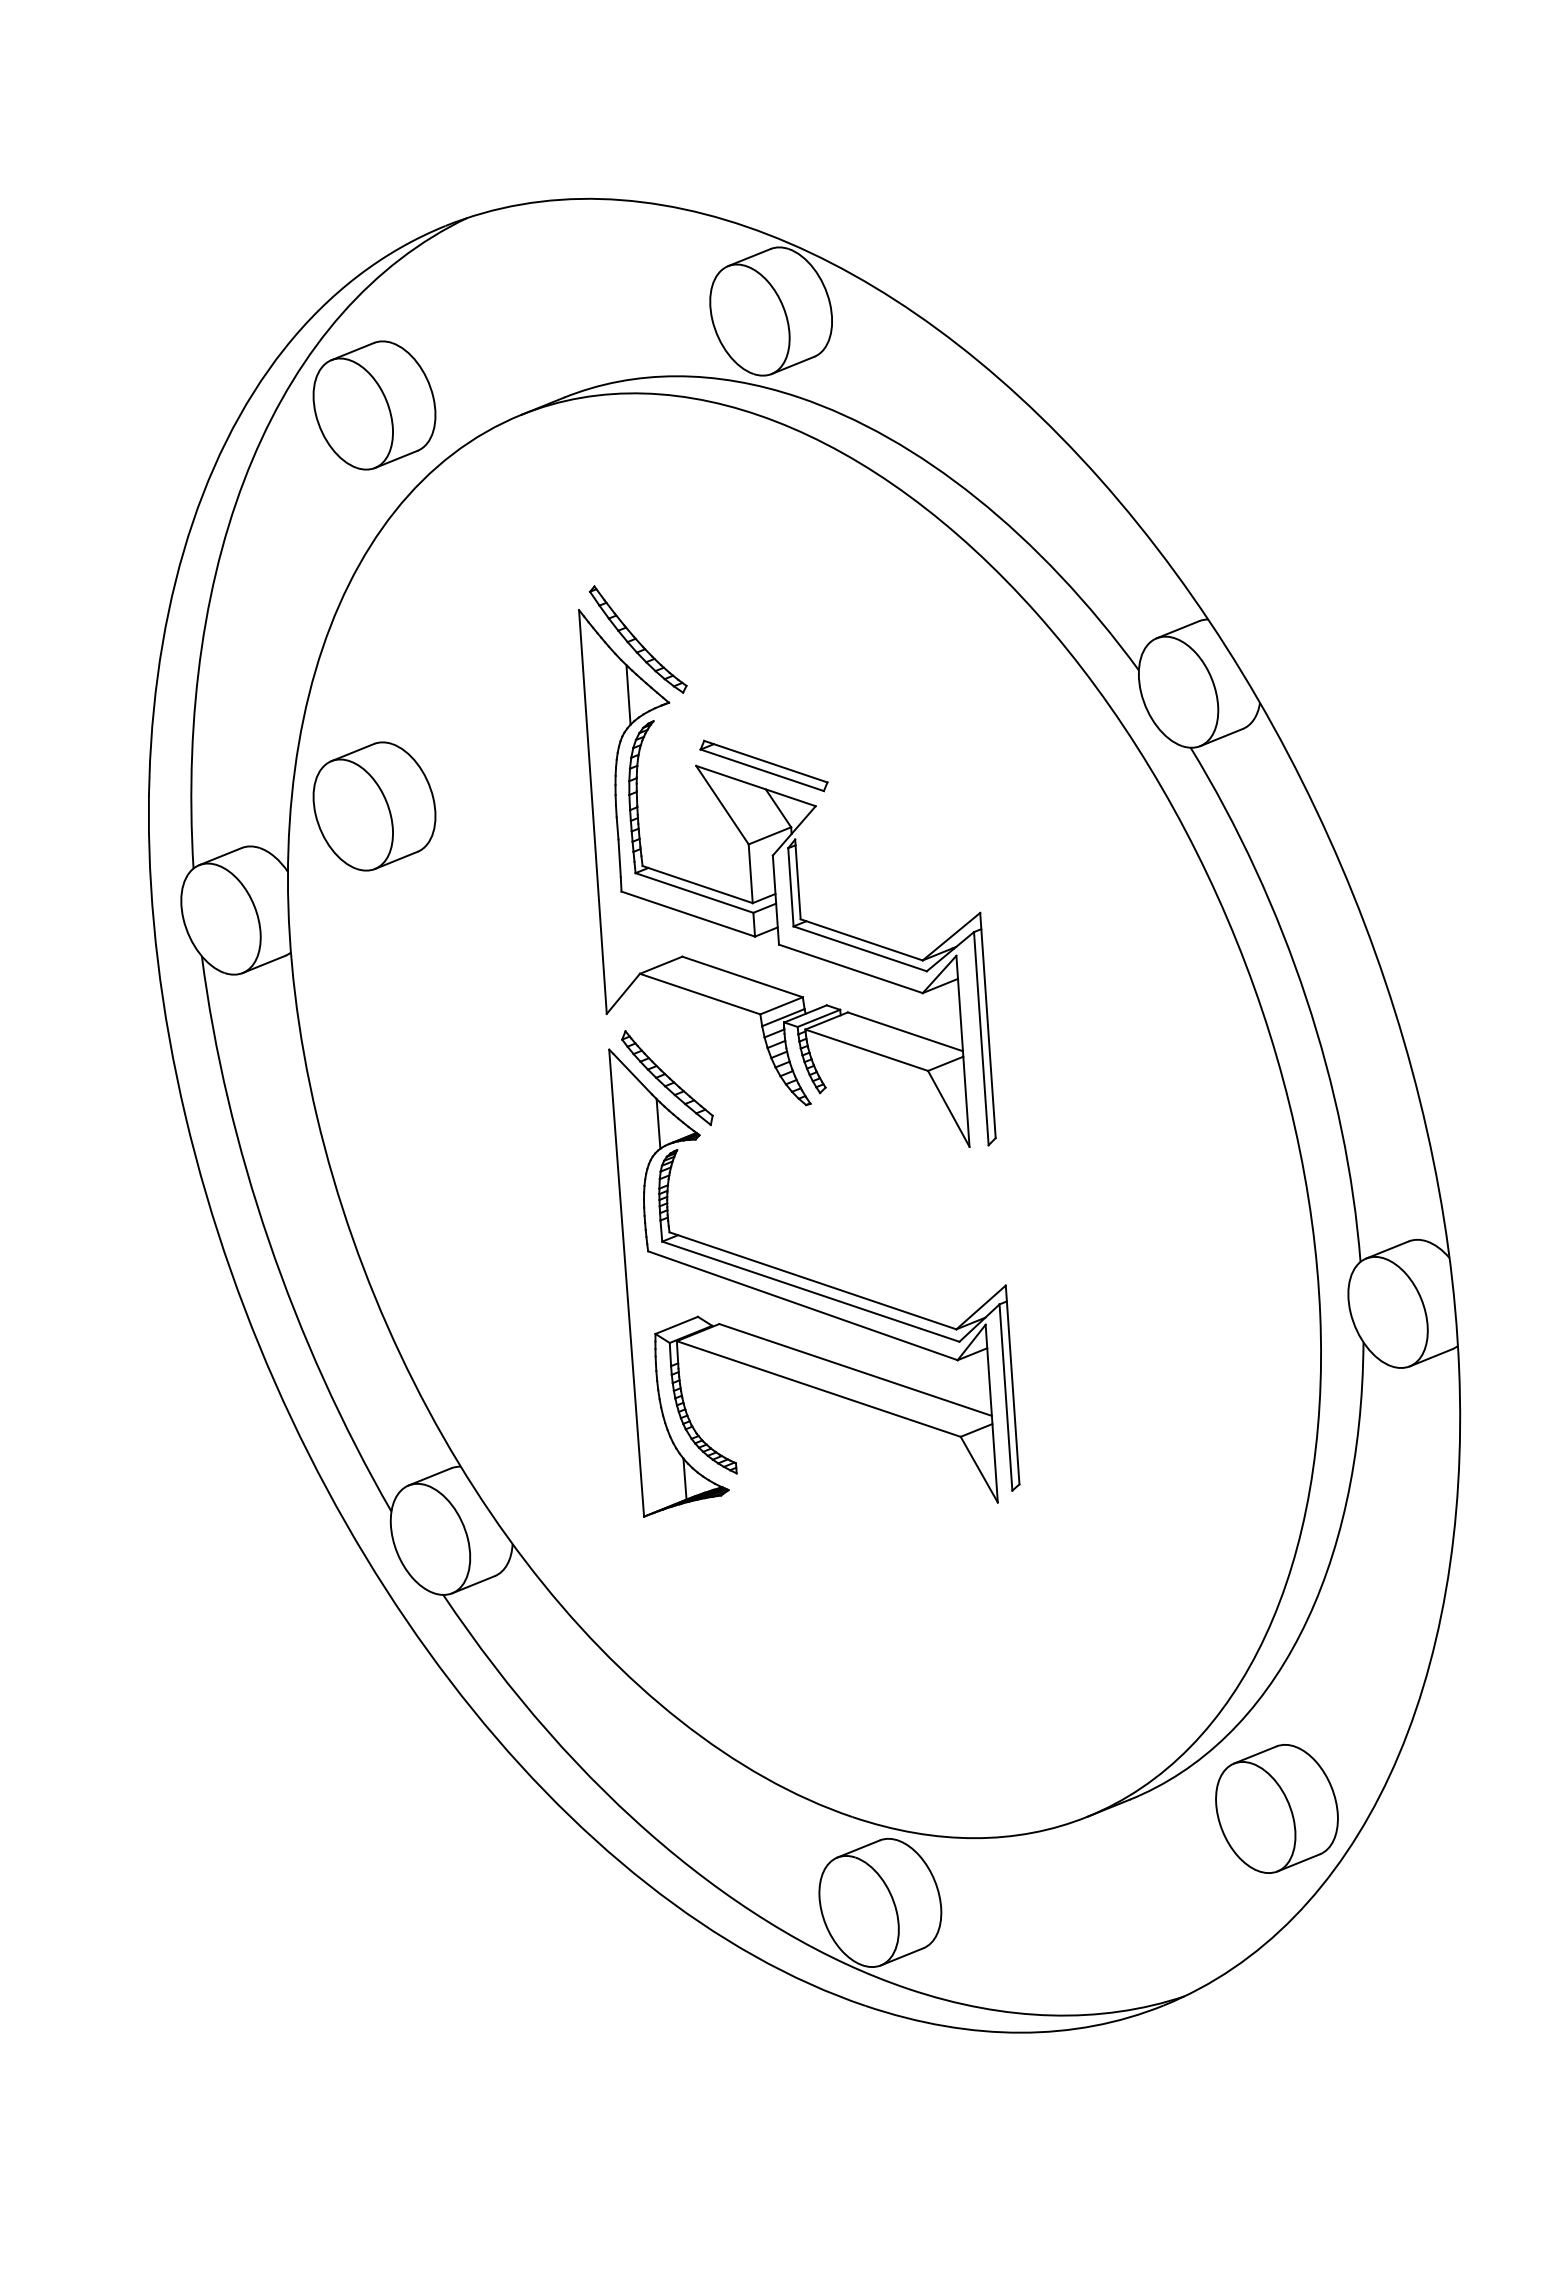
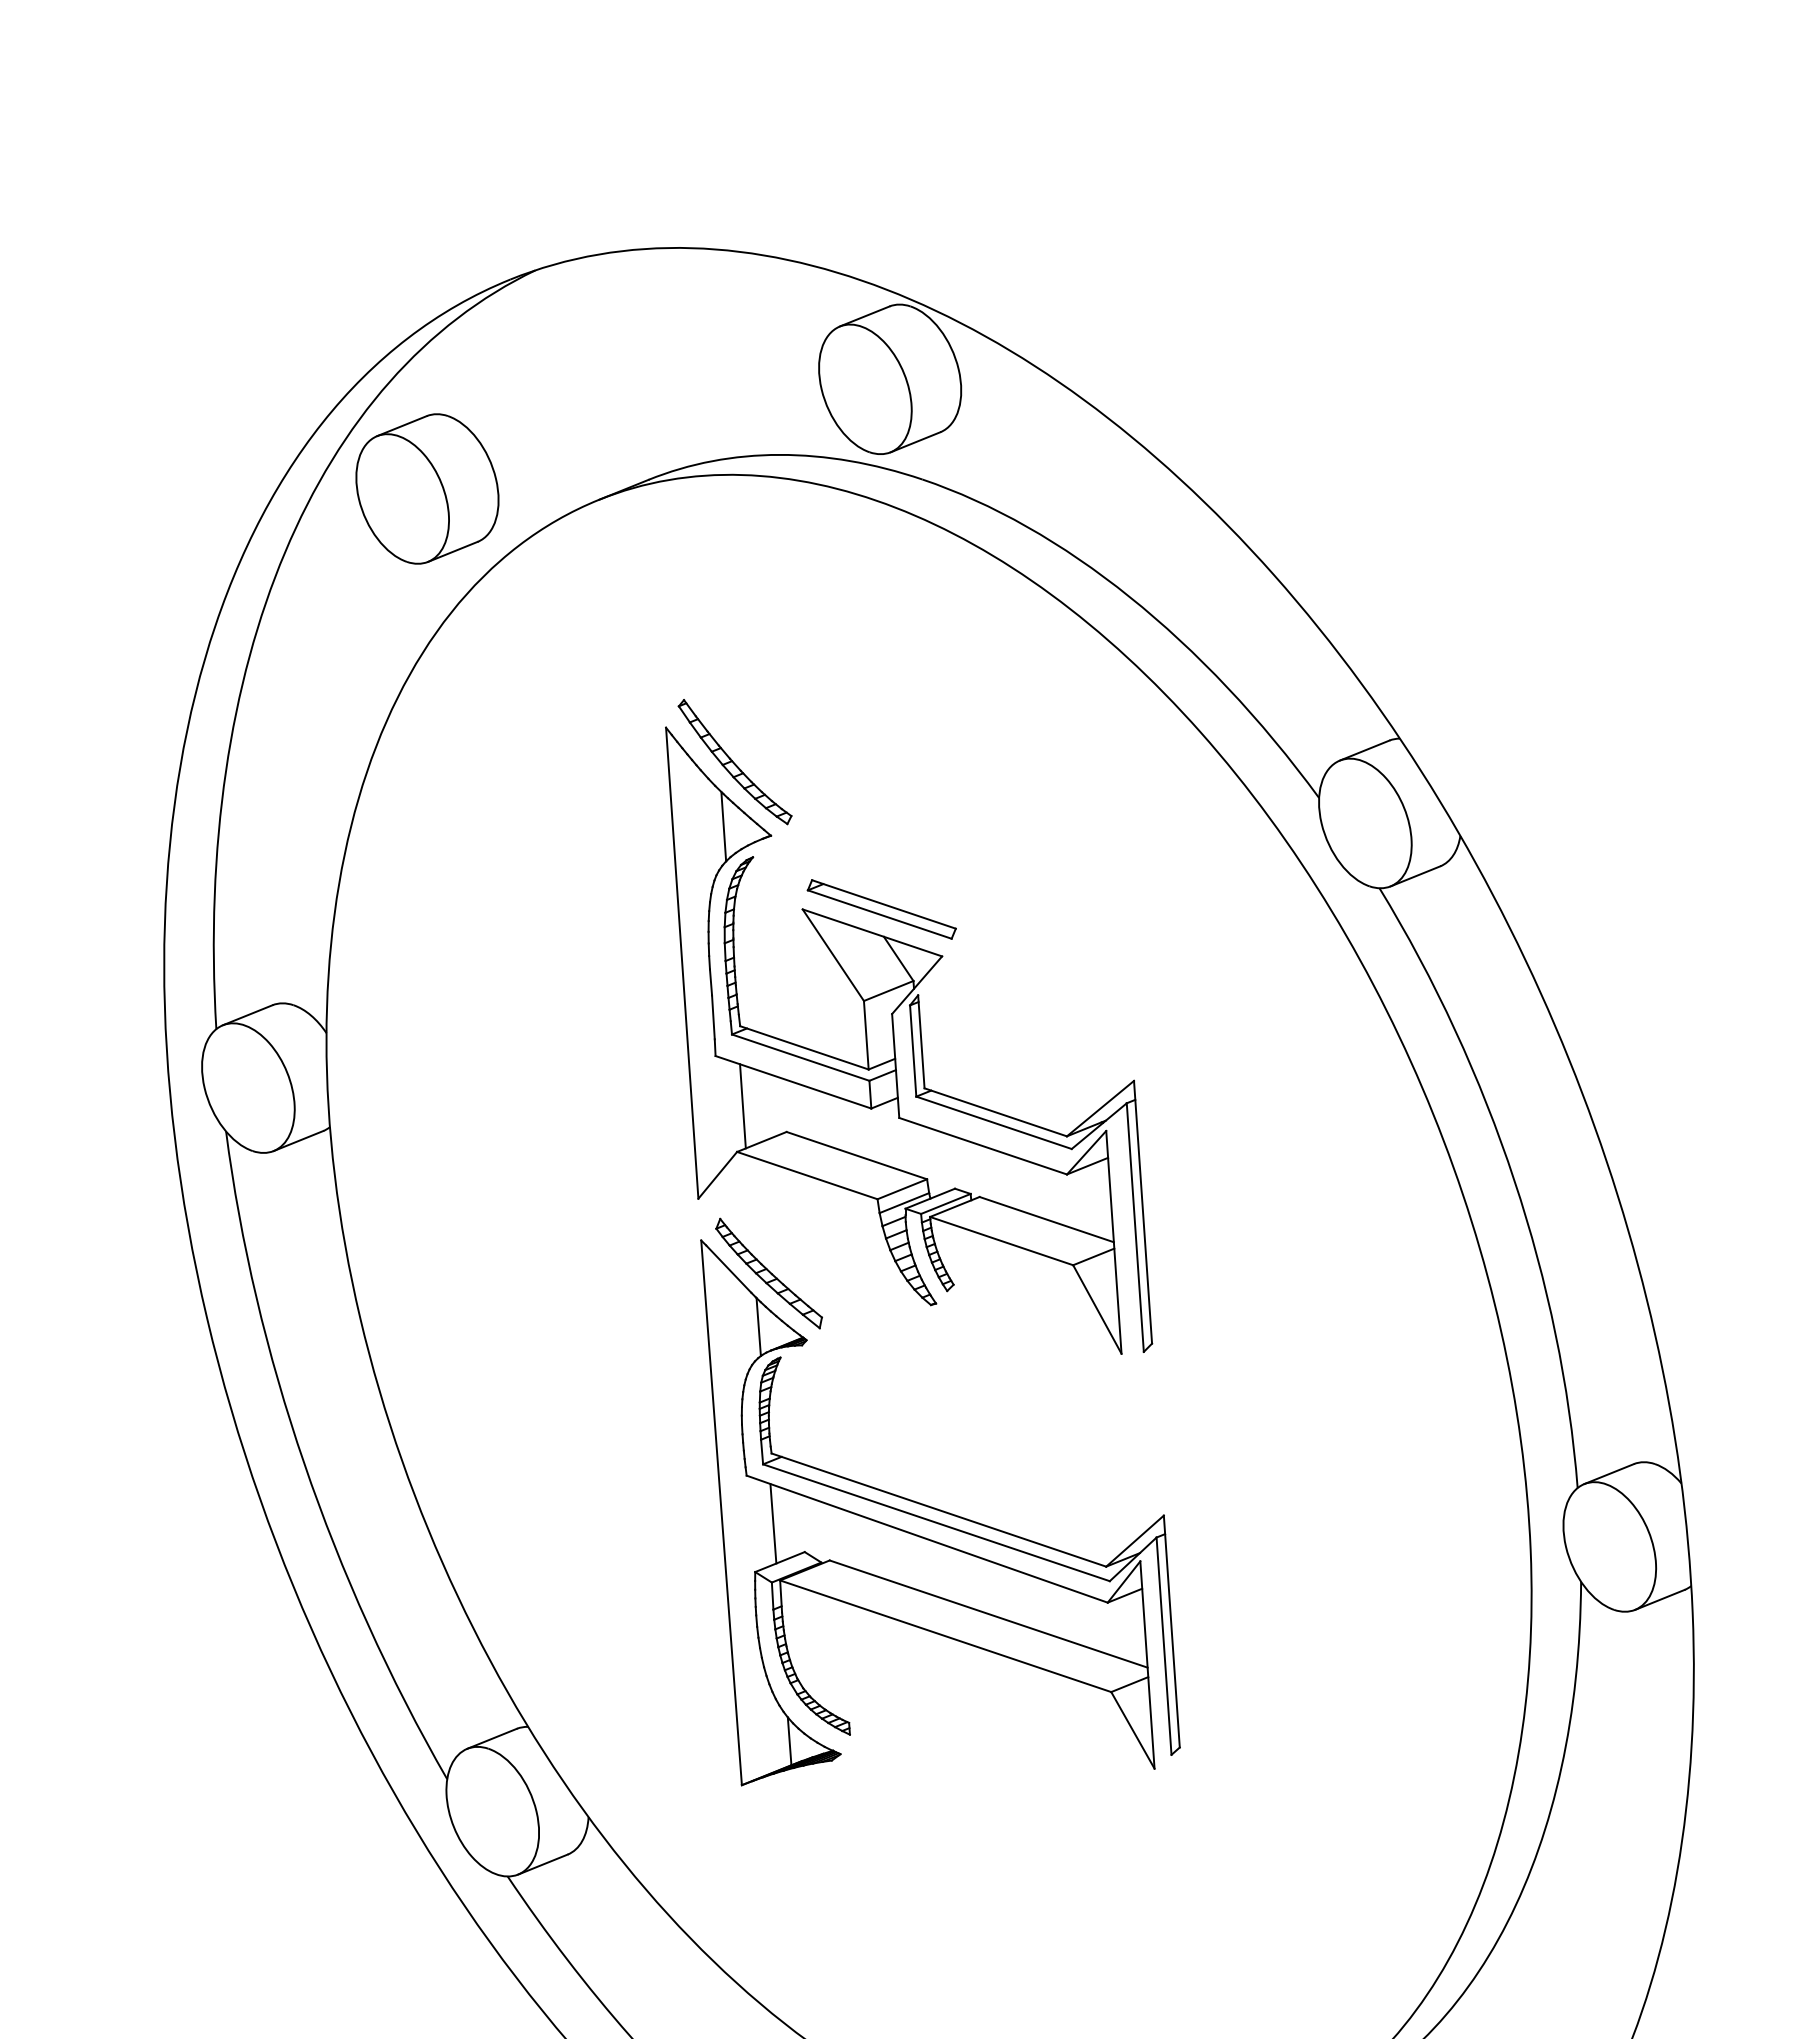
part: (374, 806) -> (427, 956), removed
line: (644, 934) -> (742, 1106), added
line: (670, 1292) -> (772, 1523), added

